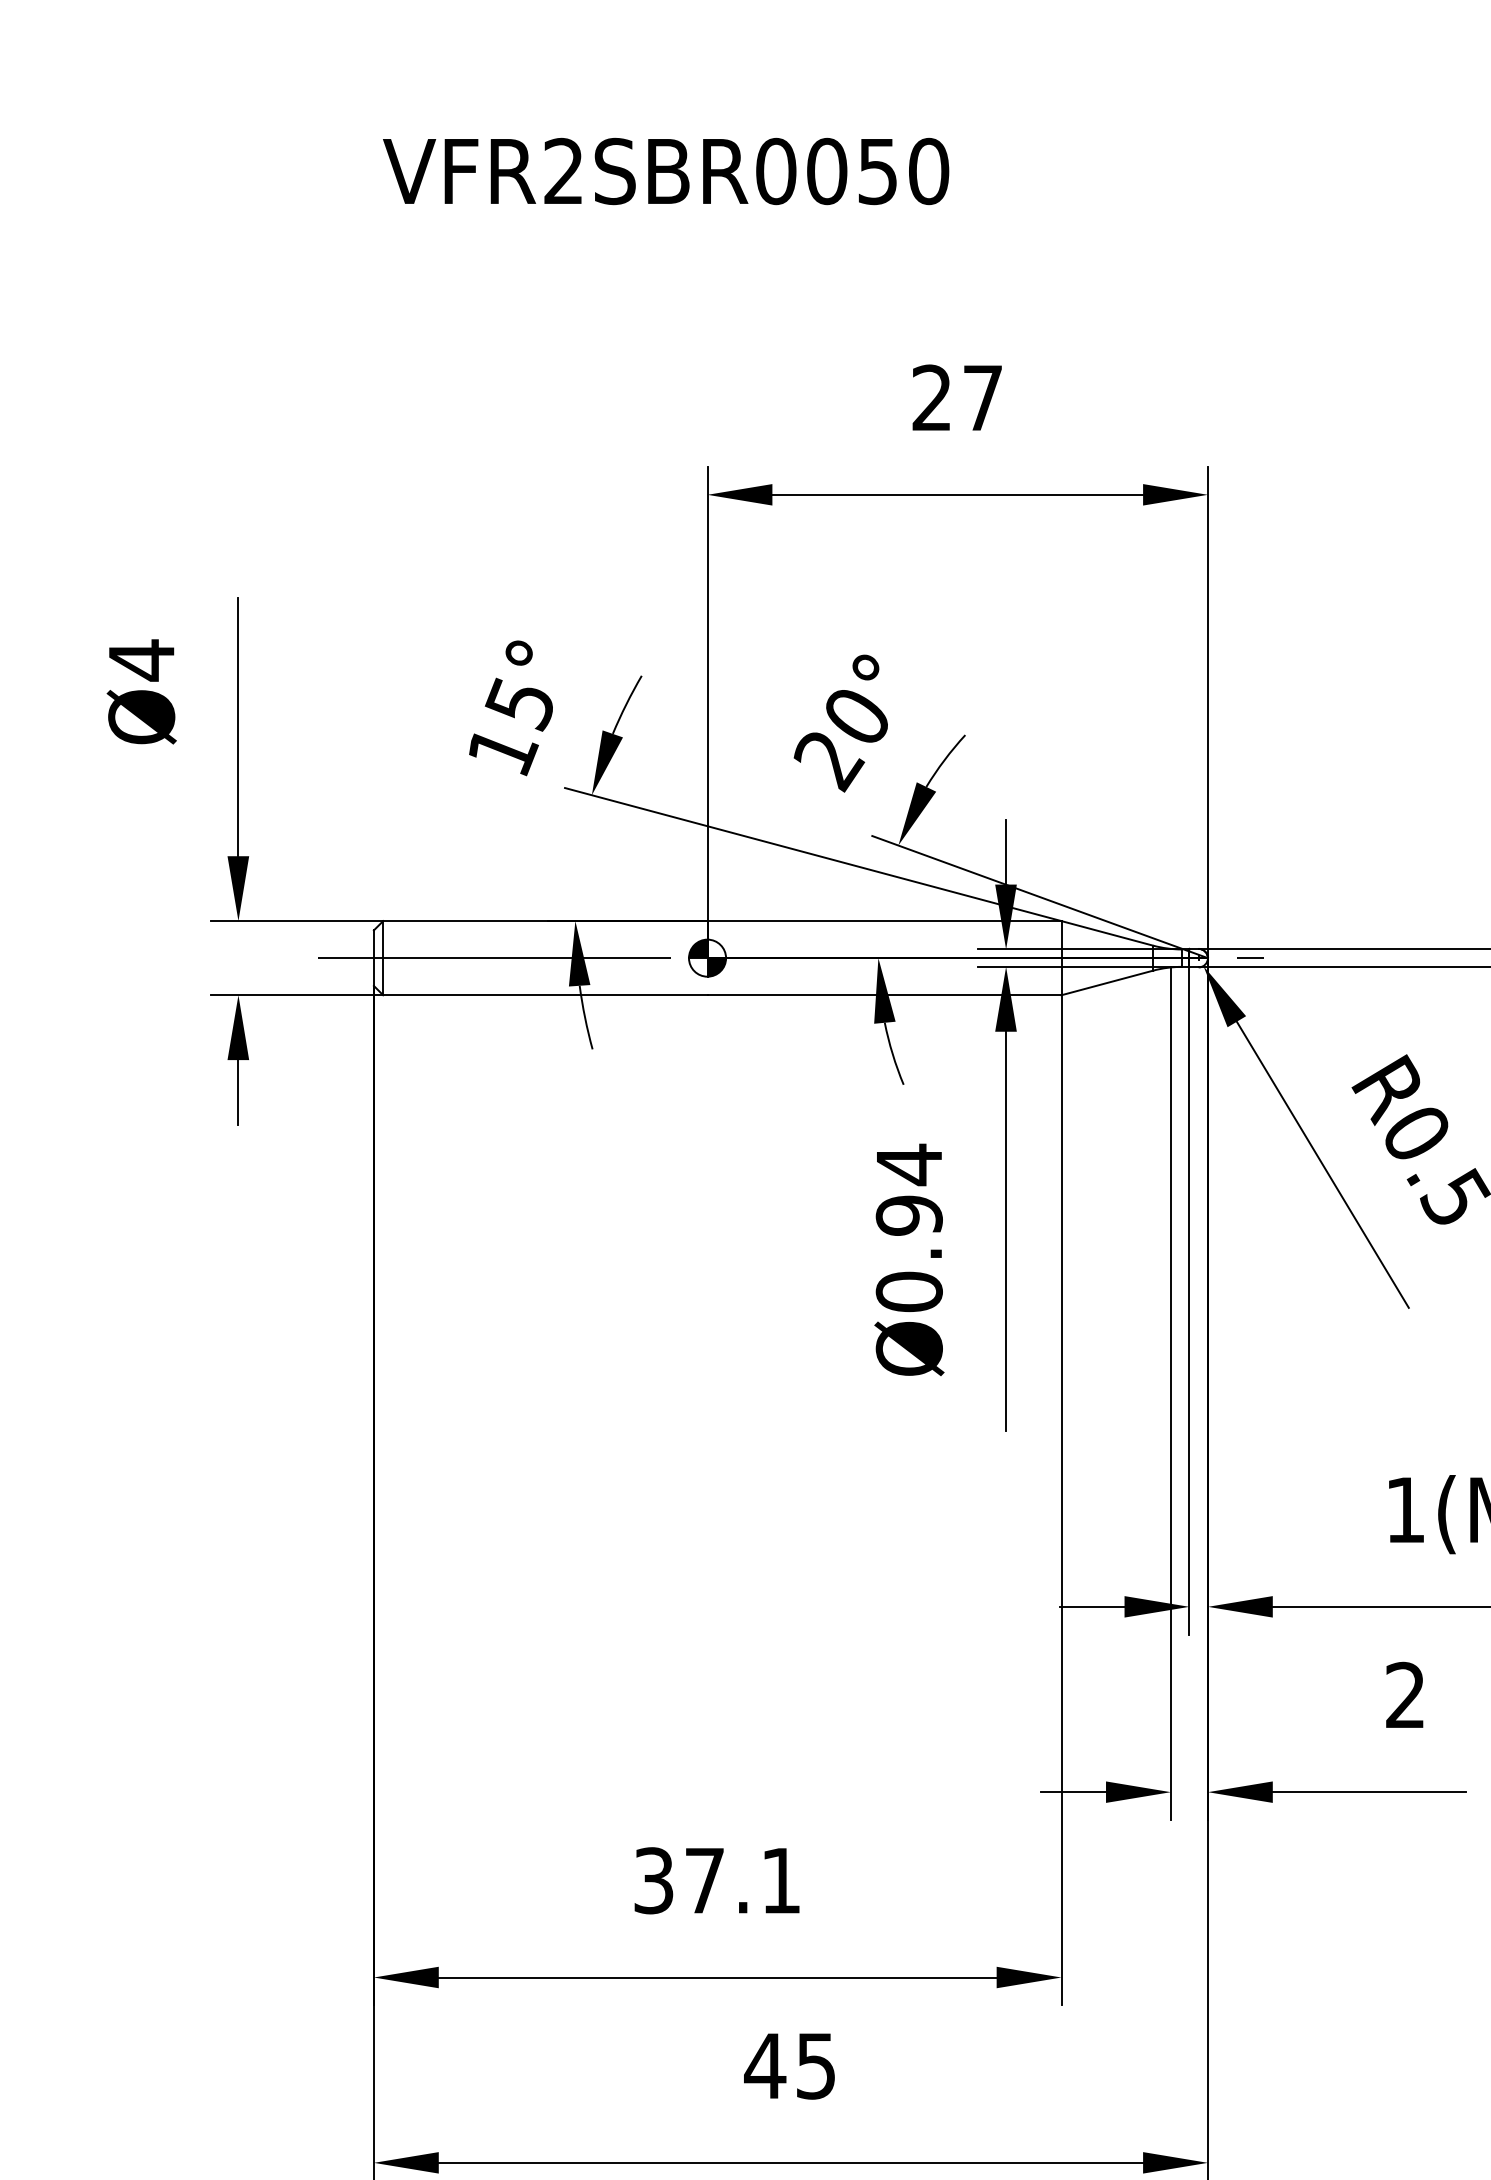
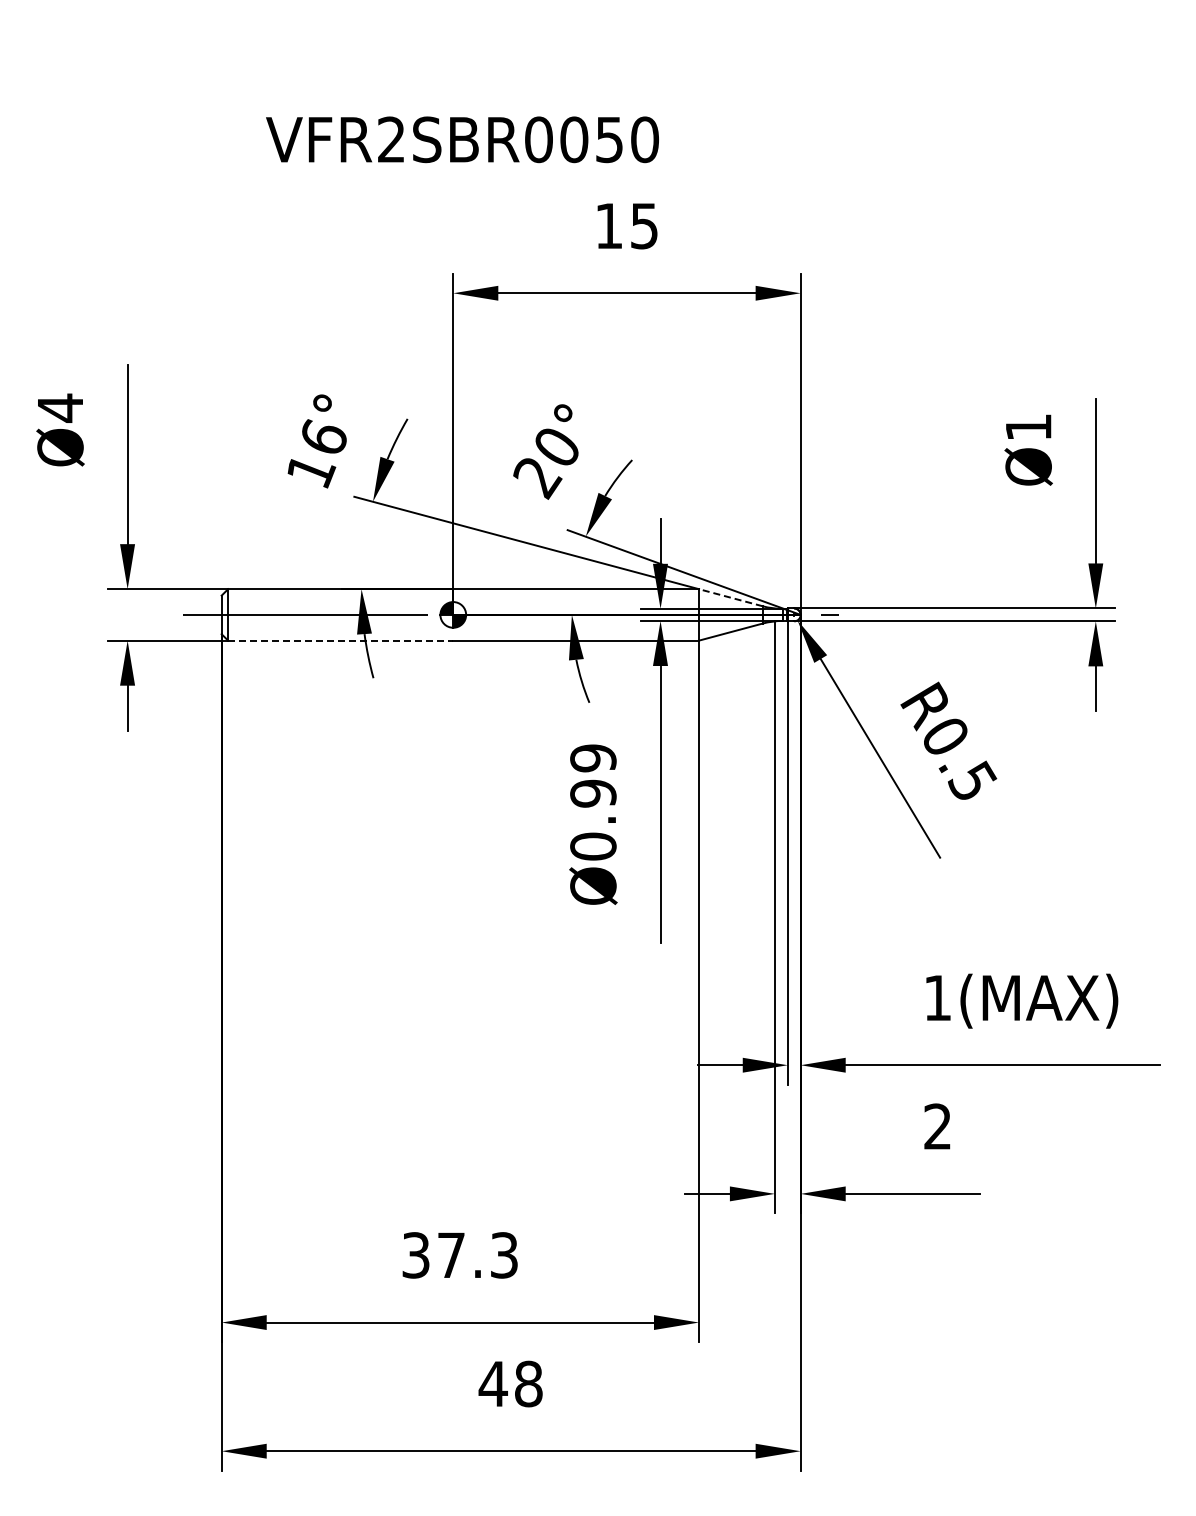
text: (666, 171) -> (462, 139), moved
text: (957, 397) -> (626, 225), 27 -> 15
text: (519, 704) -> (322, 438), 15° -> 16°
line: (1106, 933) -> (730, 597), solid -> dashed
line: (545, 995) -> (340, 640), solid -> dashed
text: (909, 1164) -> (593, 758), Ø0.94 -> Ø0.99
text: (781, 1880) -> (504, 1255), 37.1 -> 37.3
text: (815, 2065) -> (528, 1383), 45 -> 48

